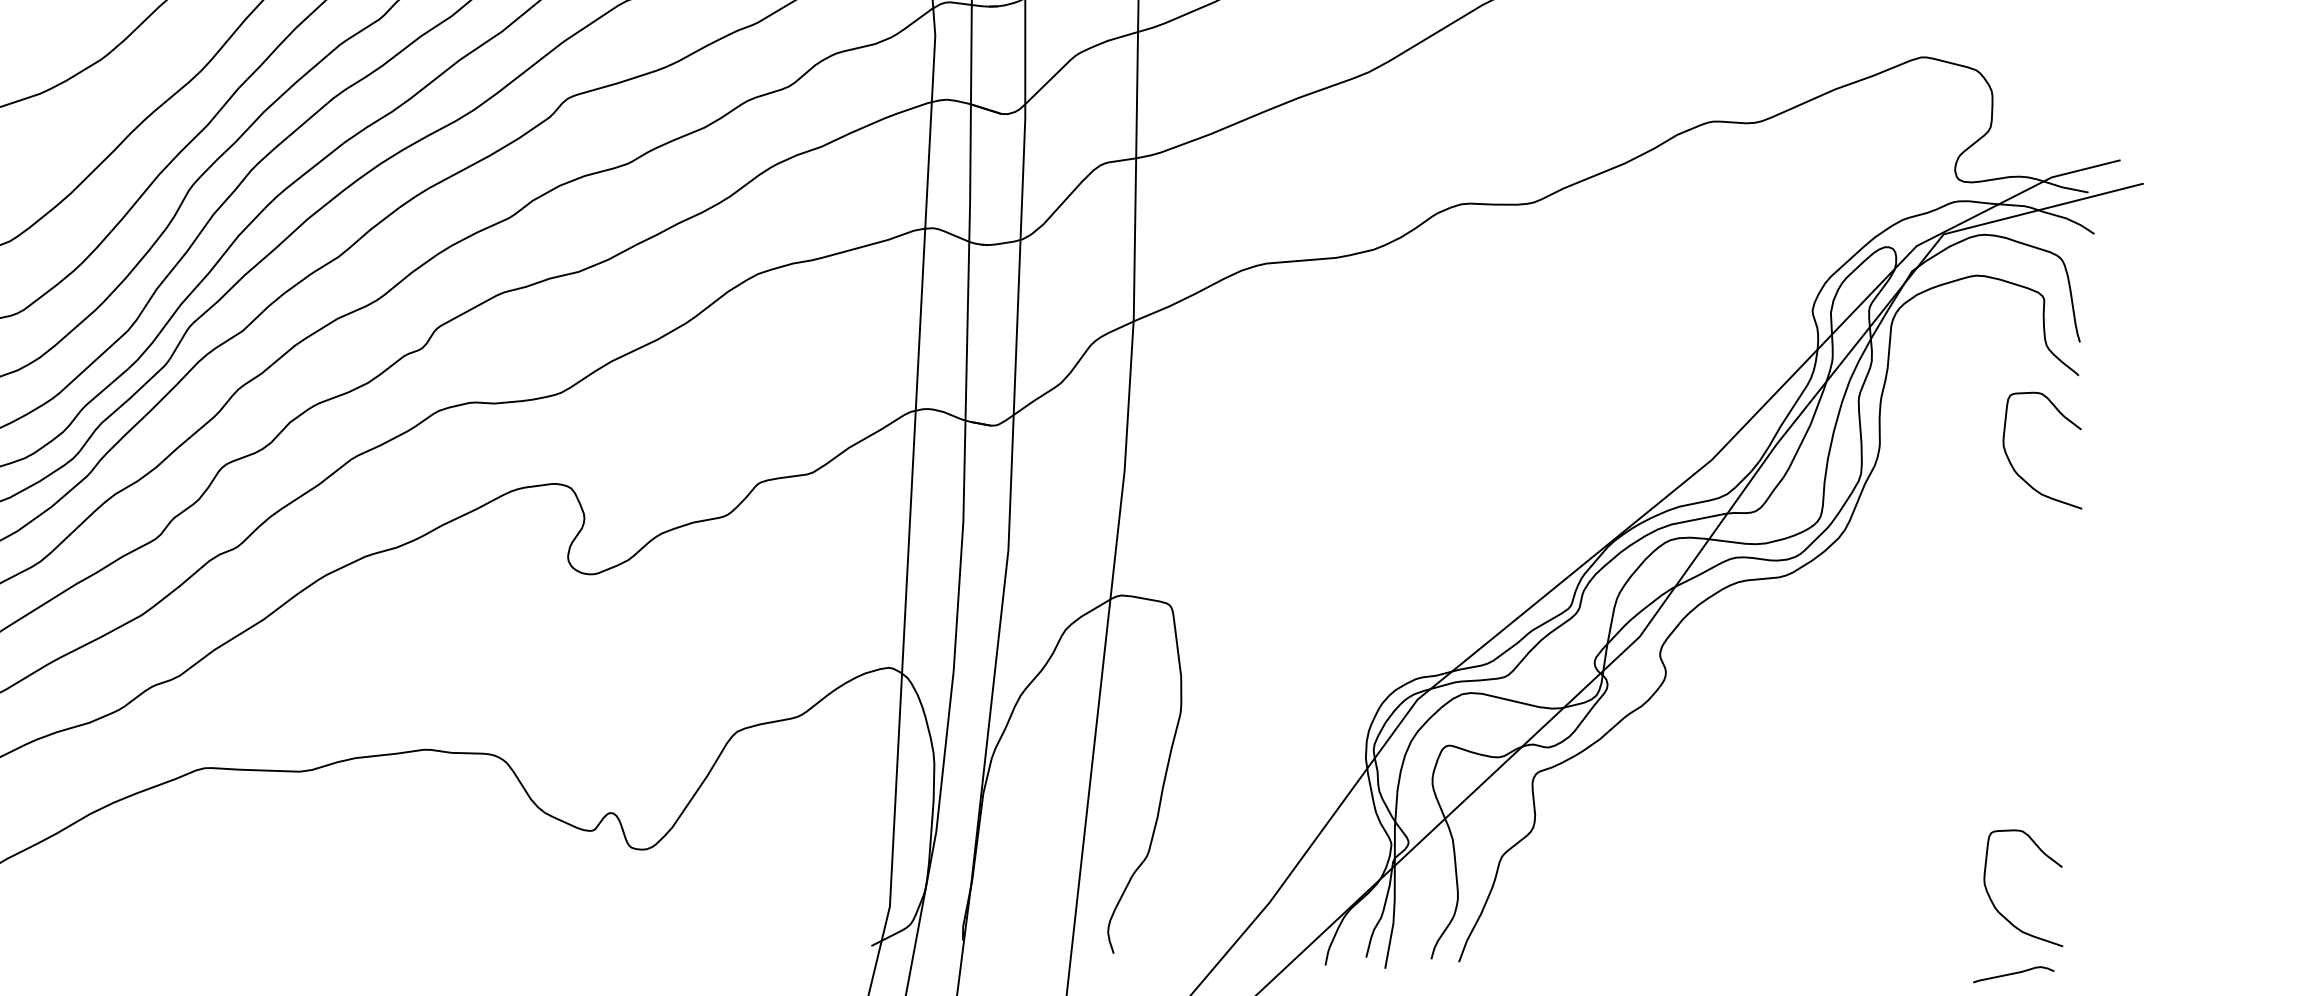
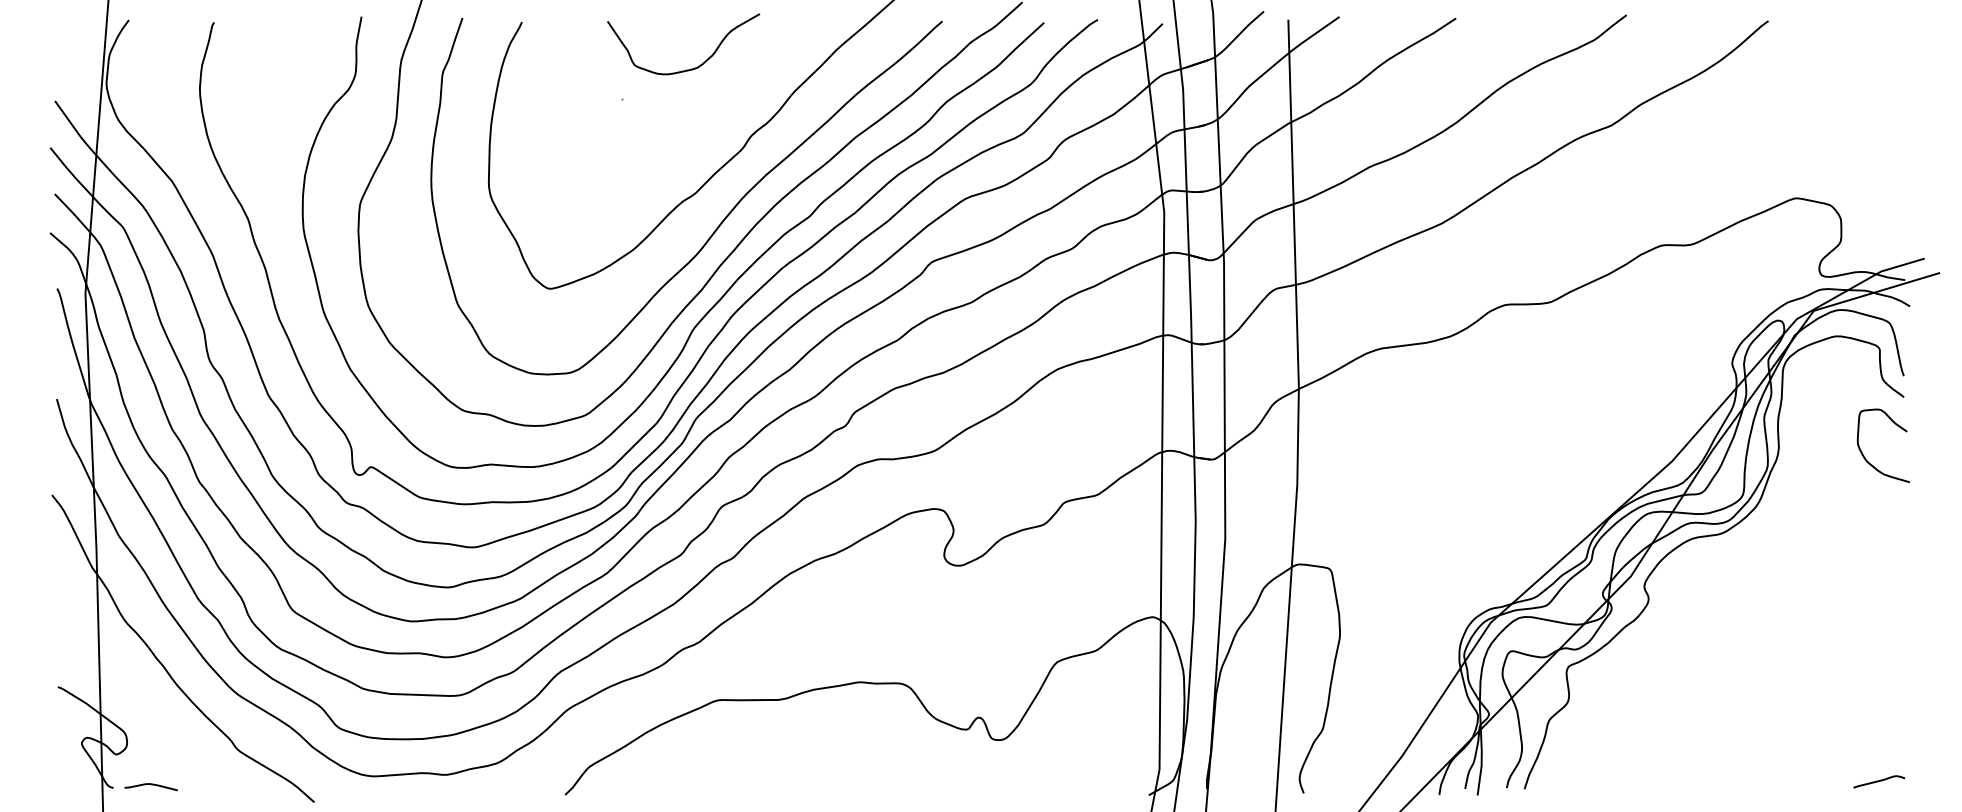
curve: (1993, 901) -> (1864, 735), removed

